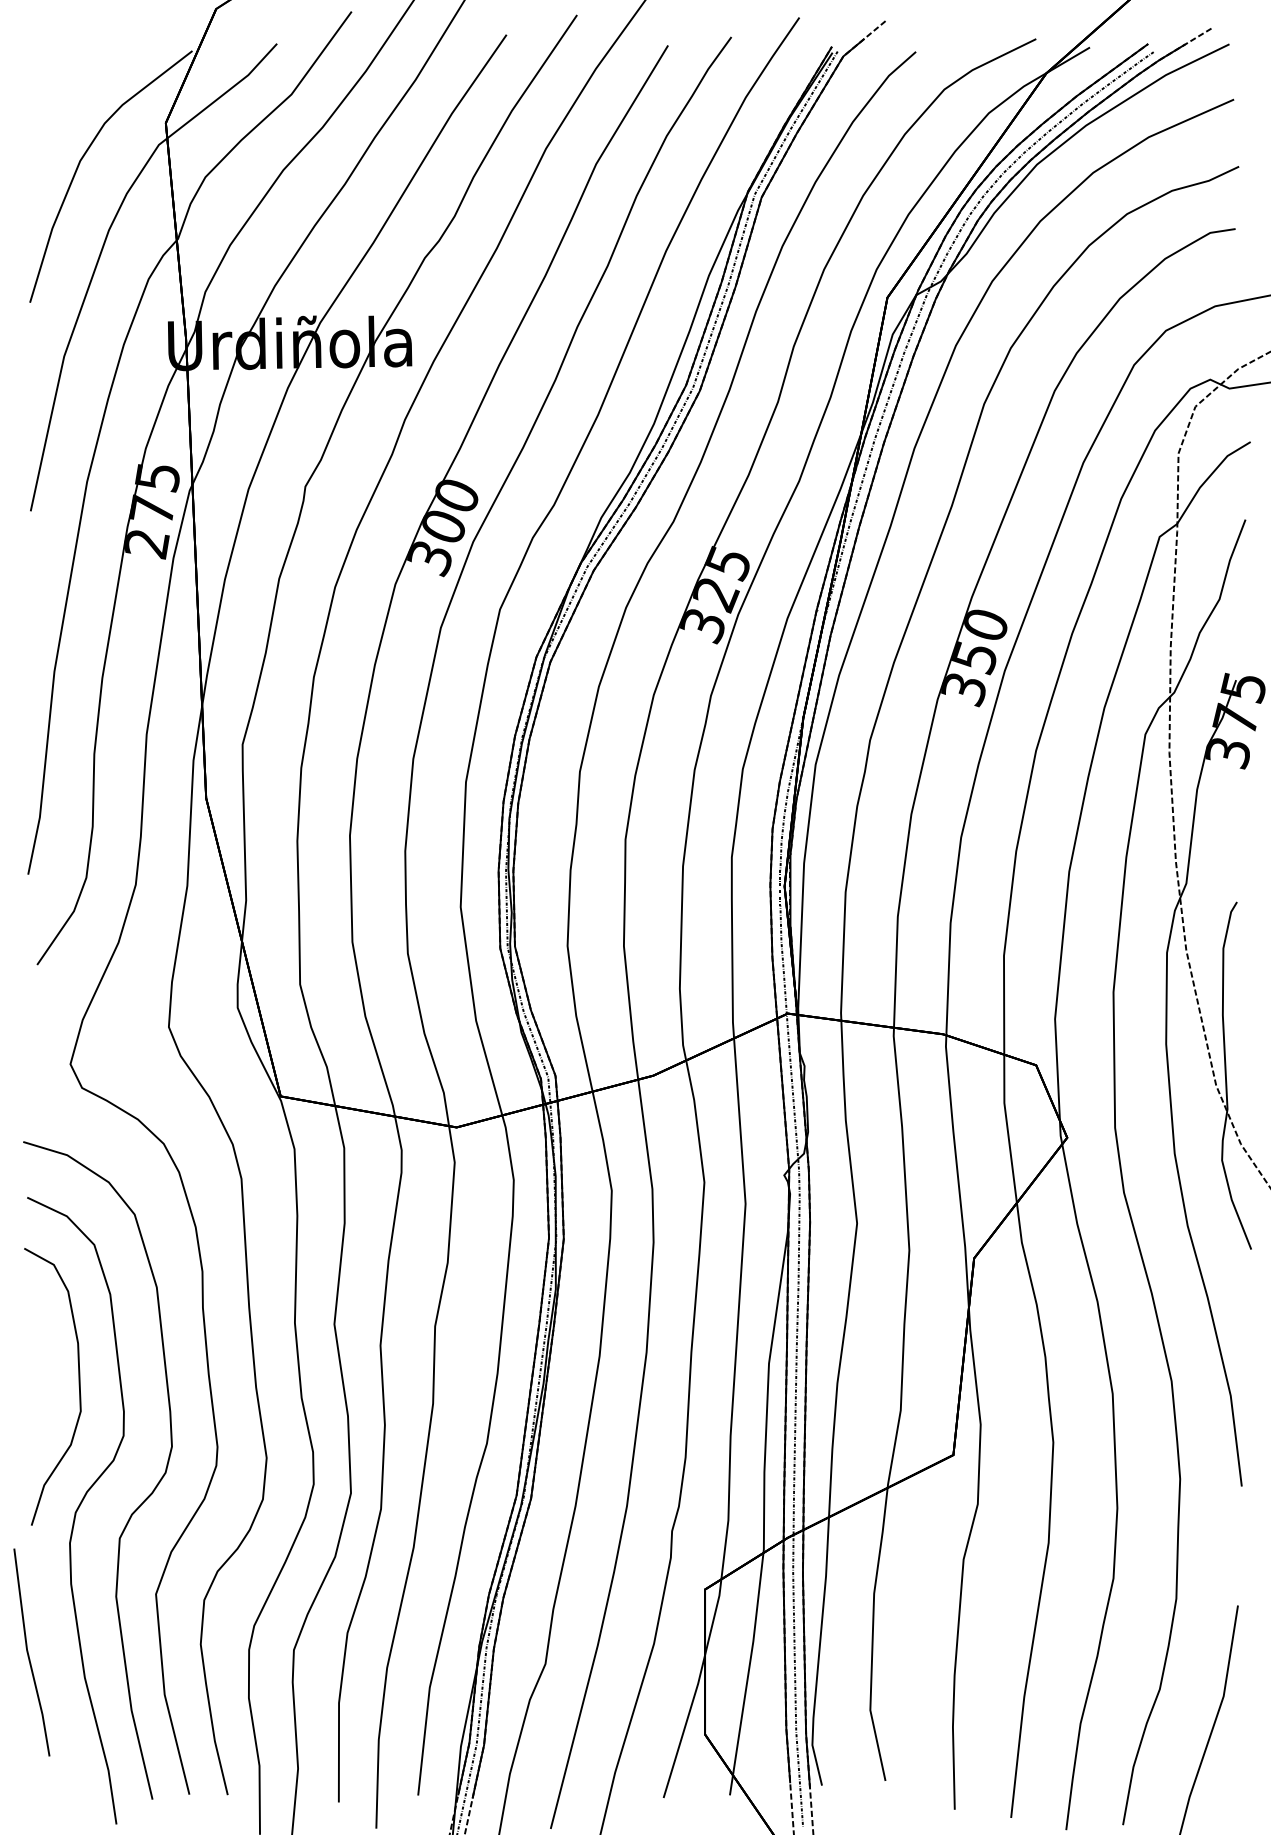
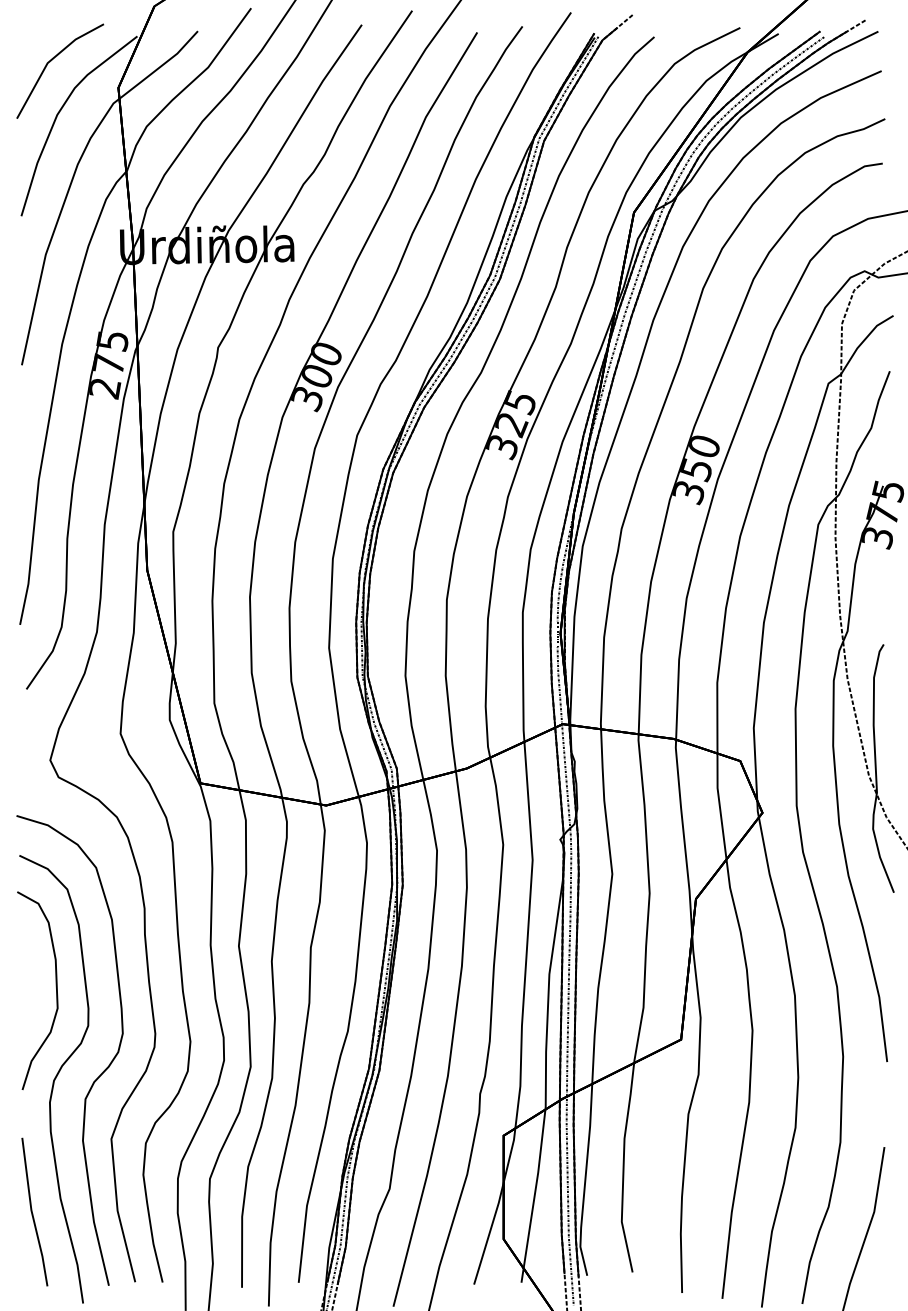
line: (73, 84) -> (52, 60), added
line: (29, 1654) -> (33, 1213), moved

